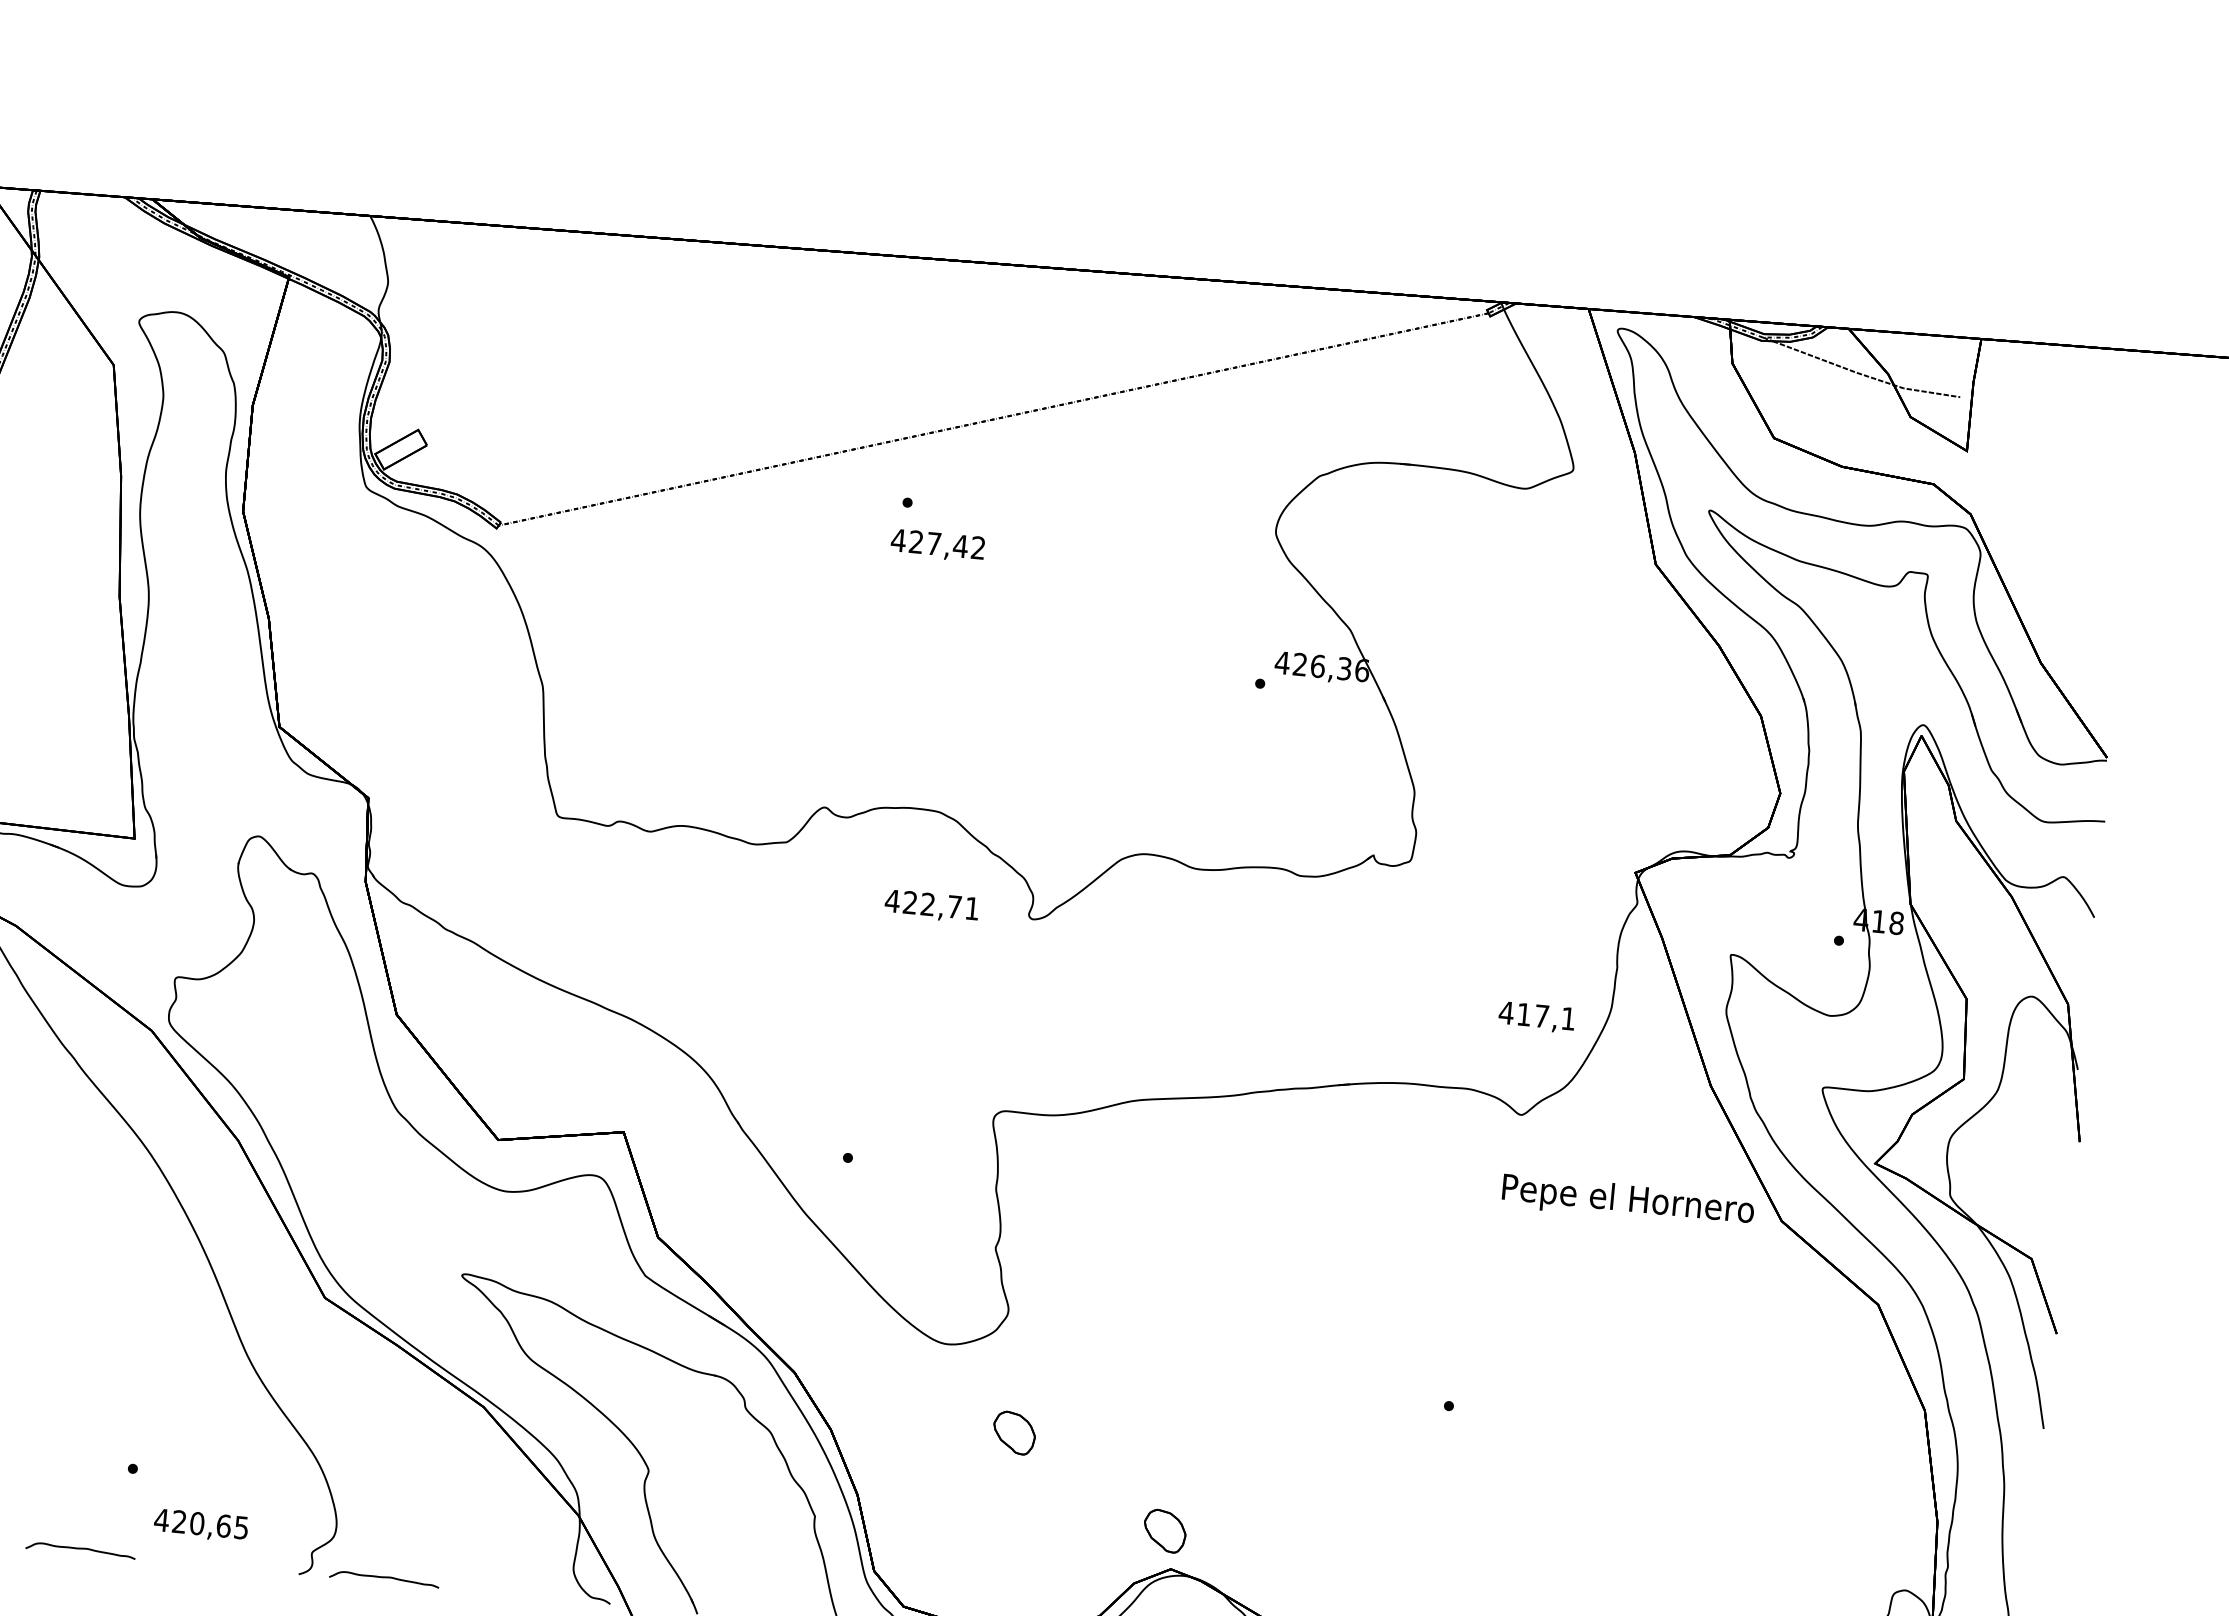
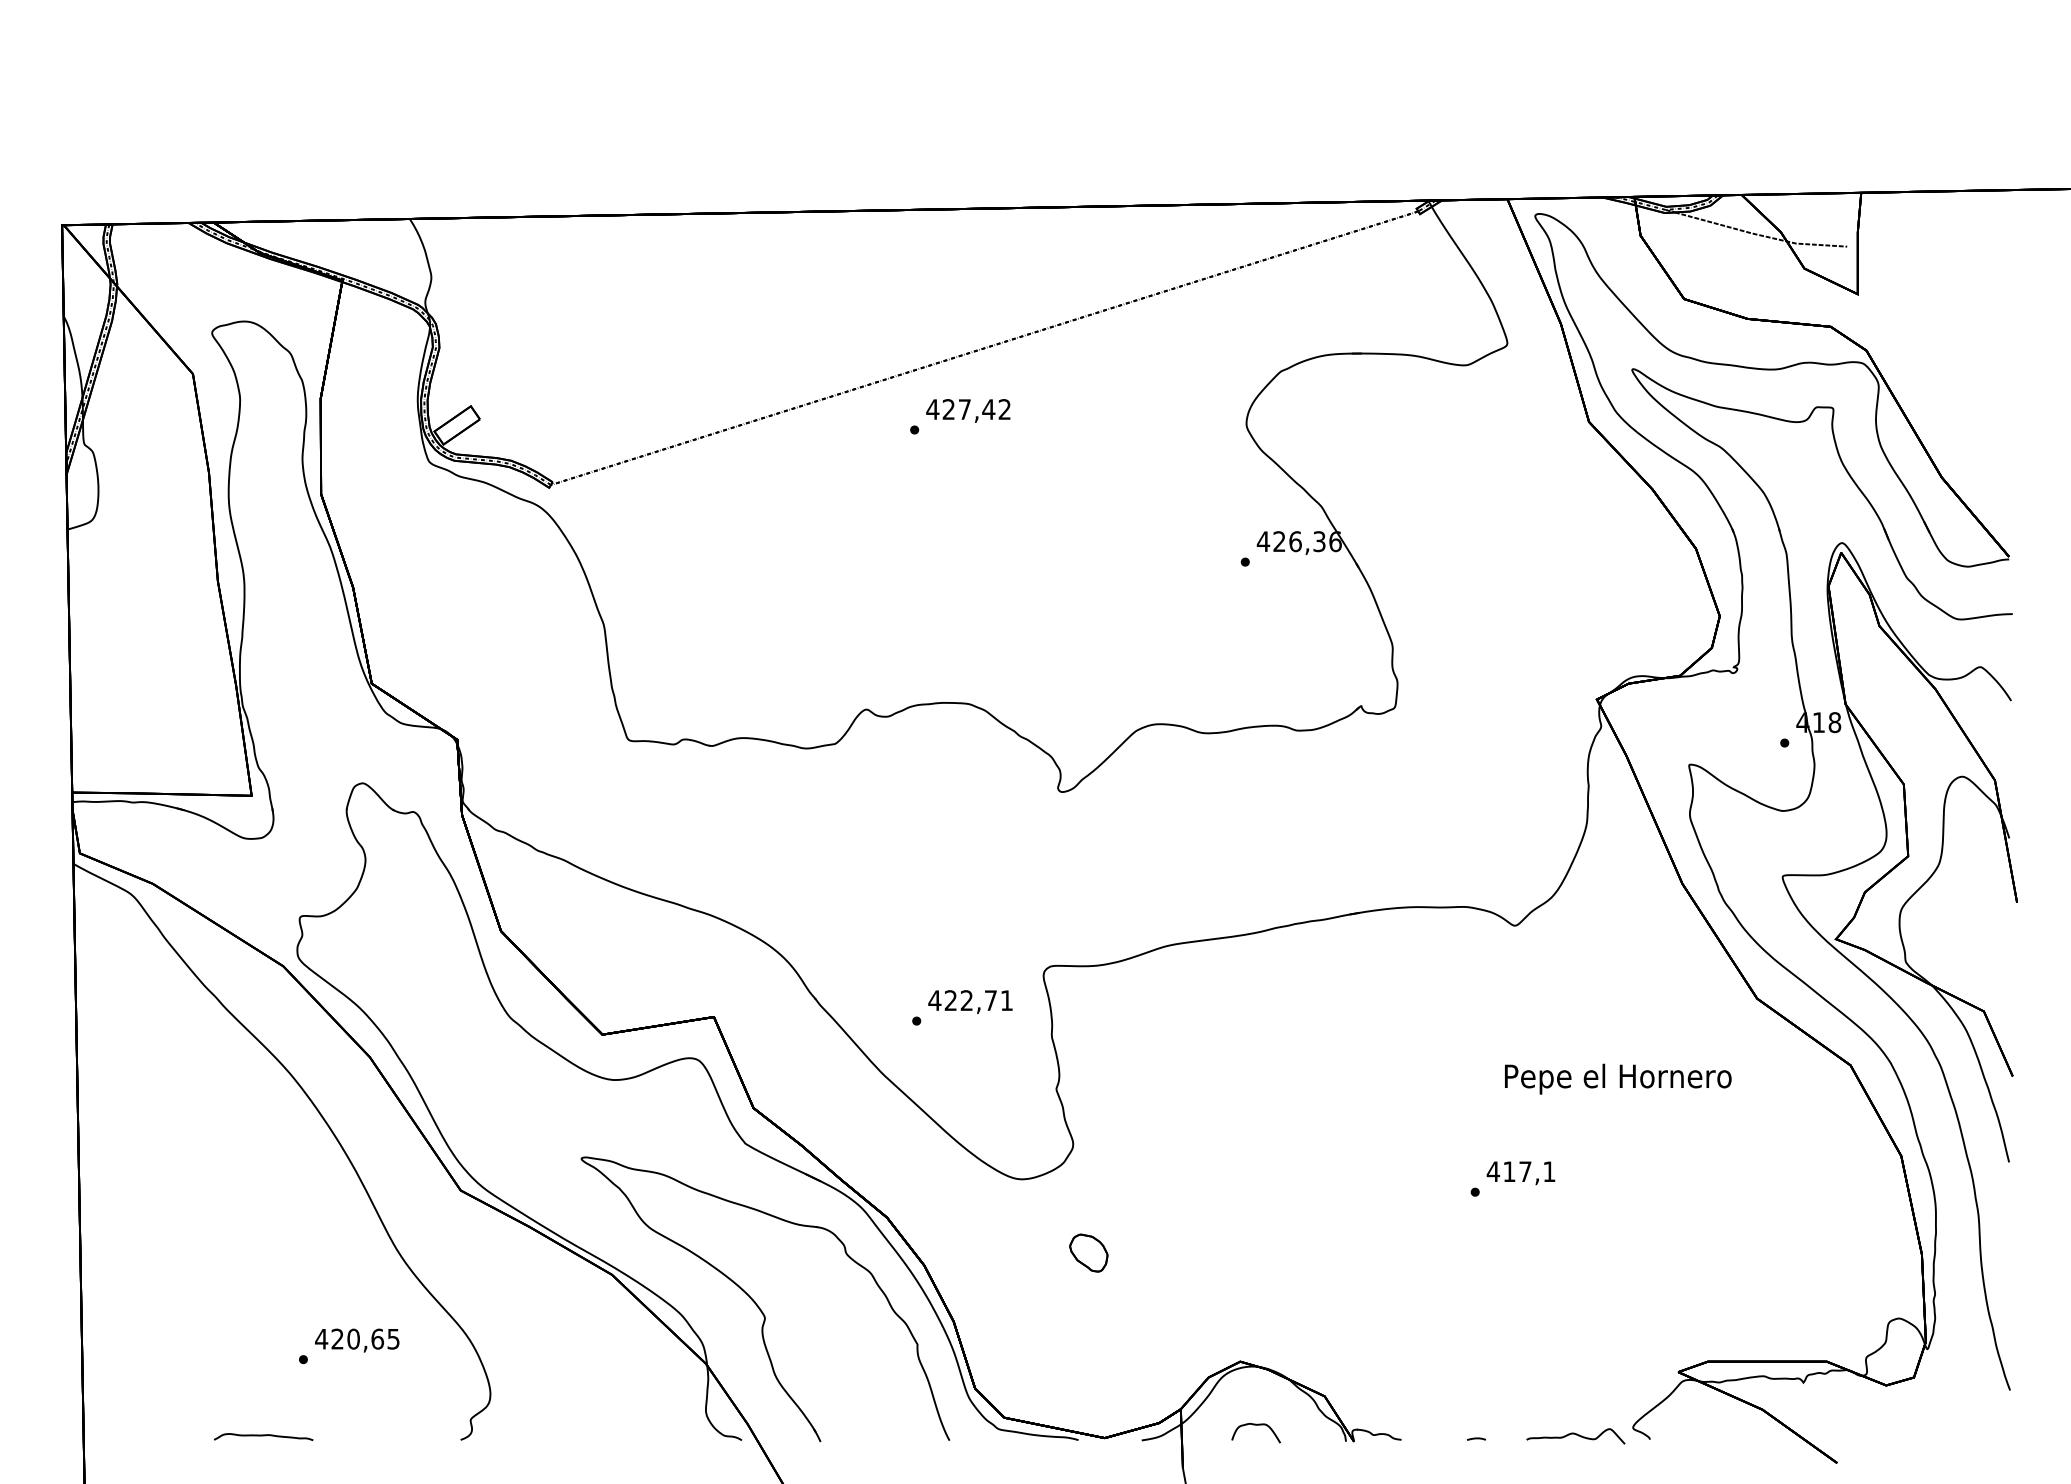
text: (938, 545) -> (968, 410), moved
text: (931, 905) -> (970, 1001), moved
text: (1536, 1017) -> (1520, 1173), moved
text: (1628, 1200) -> (1618, 1078), moved
text: (201, 1525) -> (357, 1340), moved
part: (1164, 1530) -> (1231, 1327), removed
curve: (384, 1578) -> (537, 1436), removed

